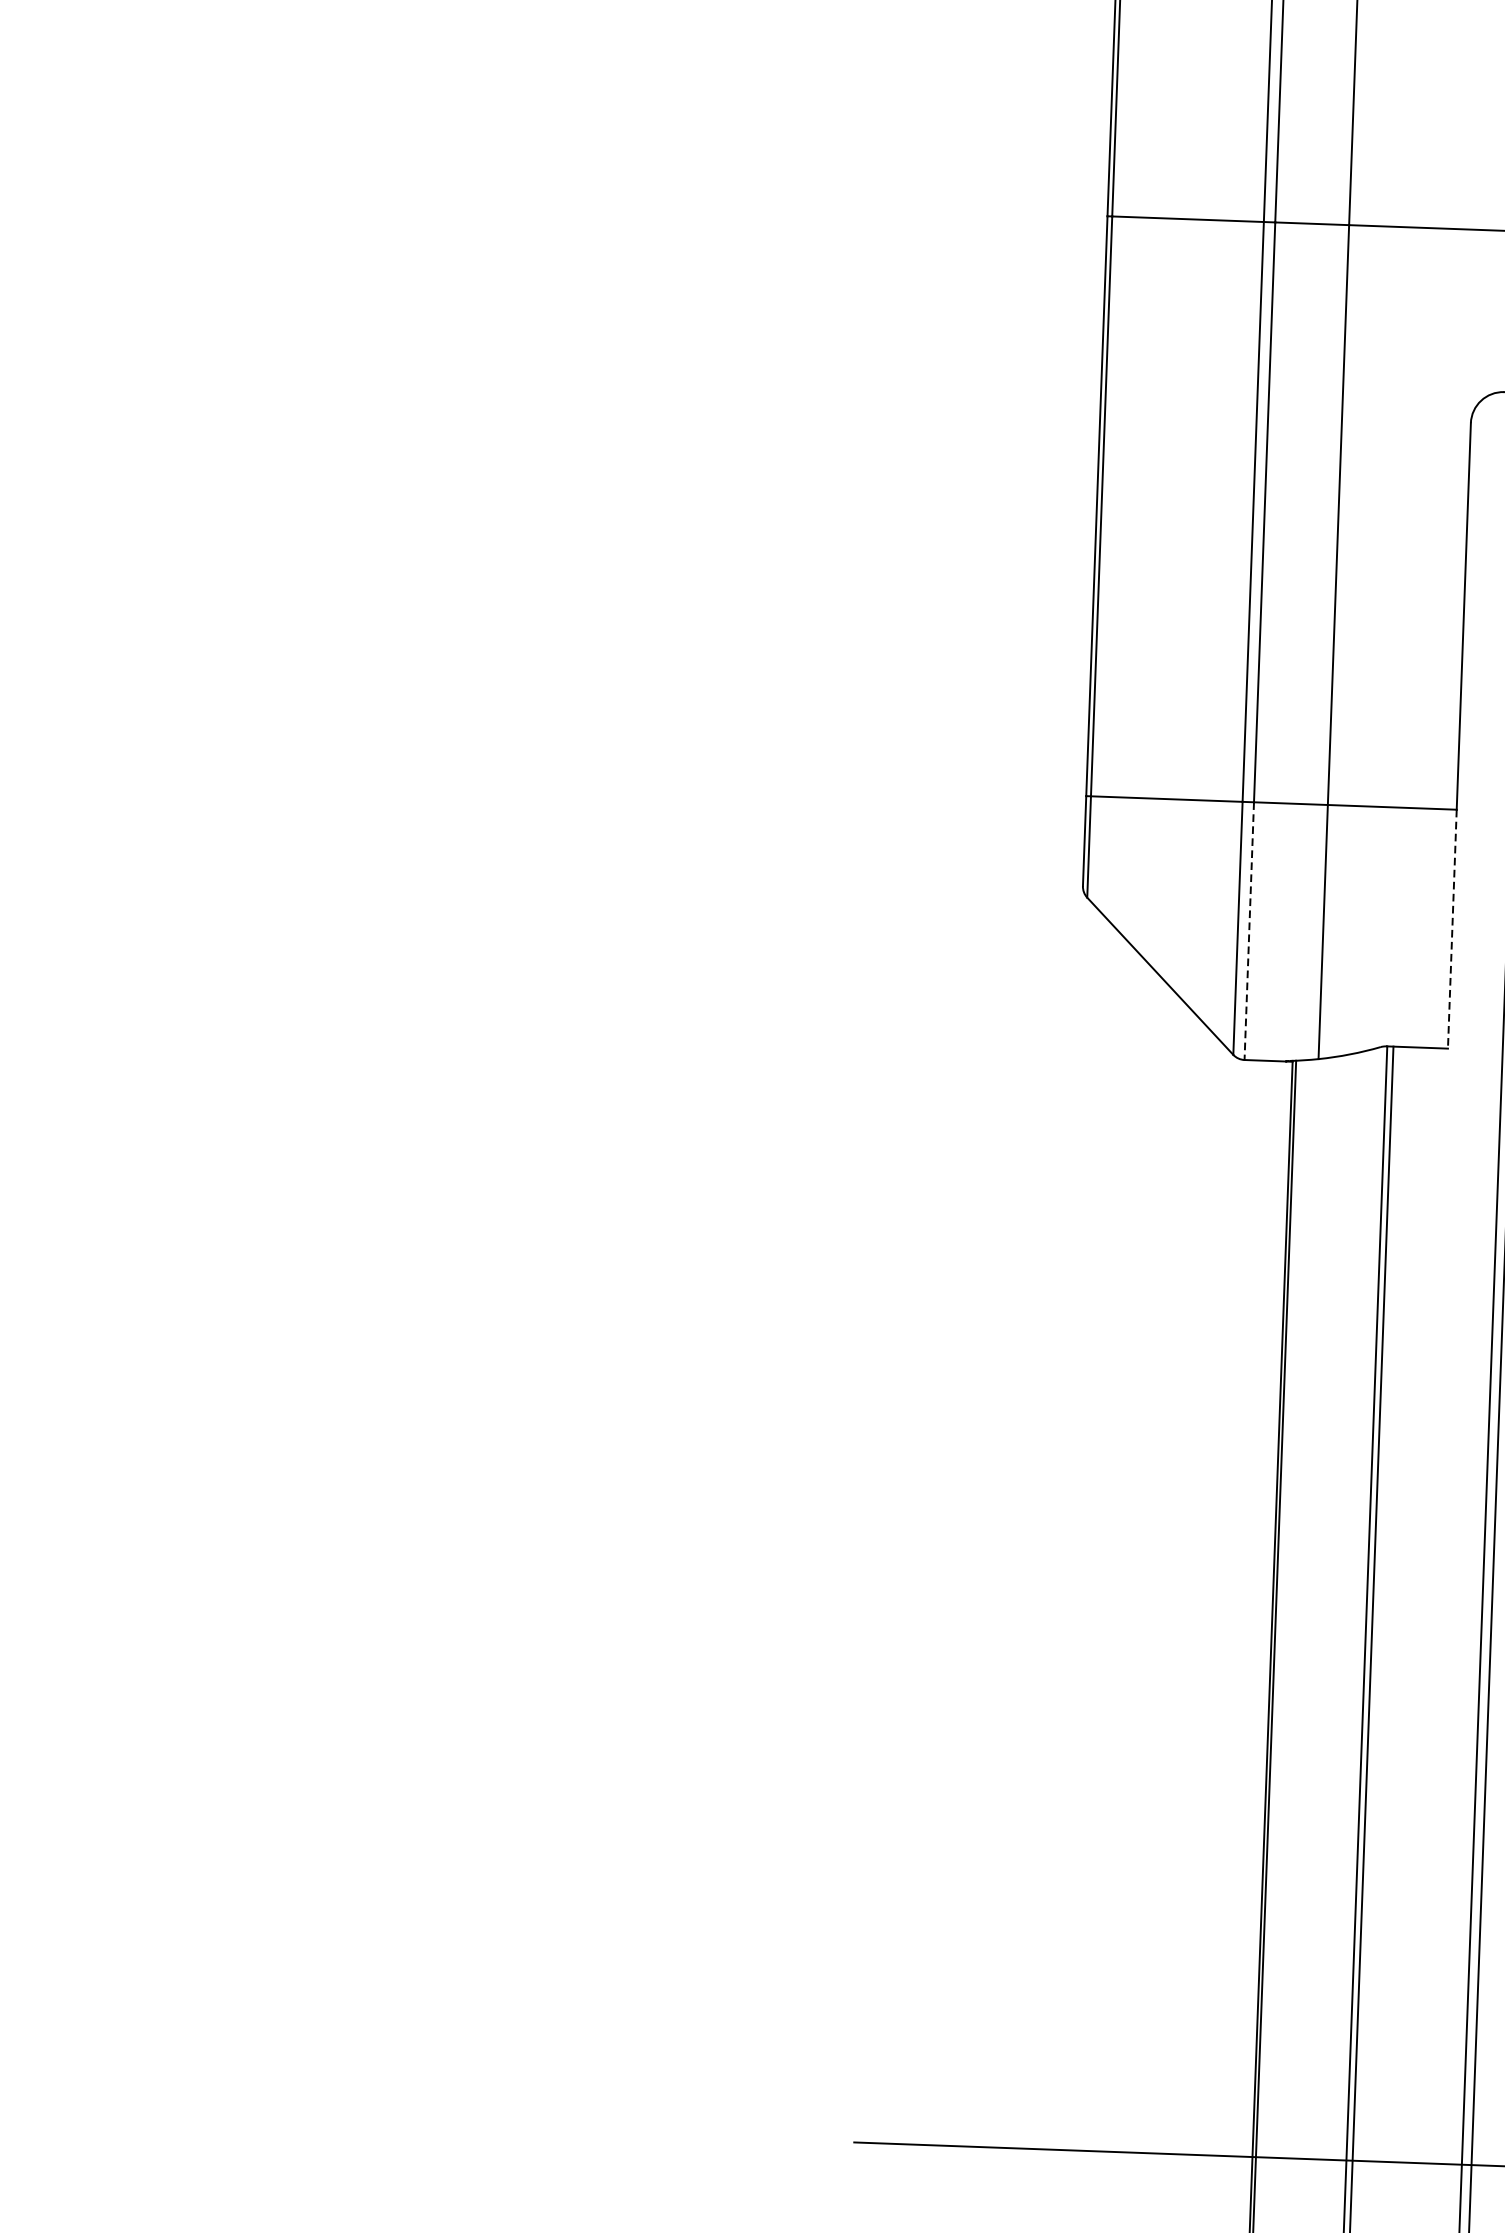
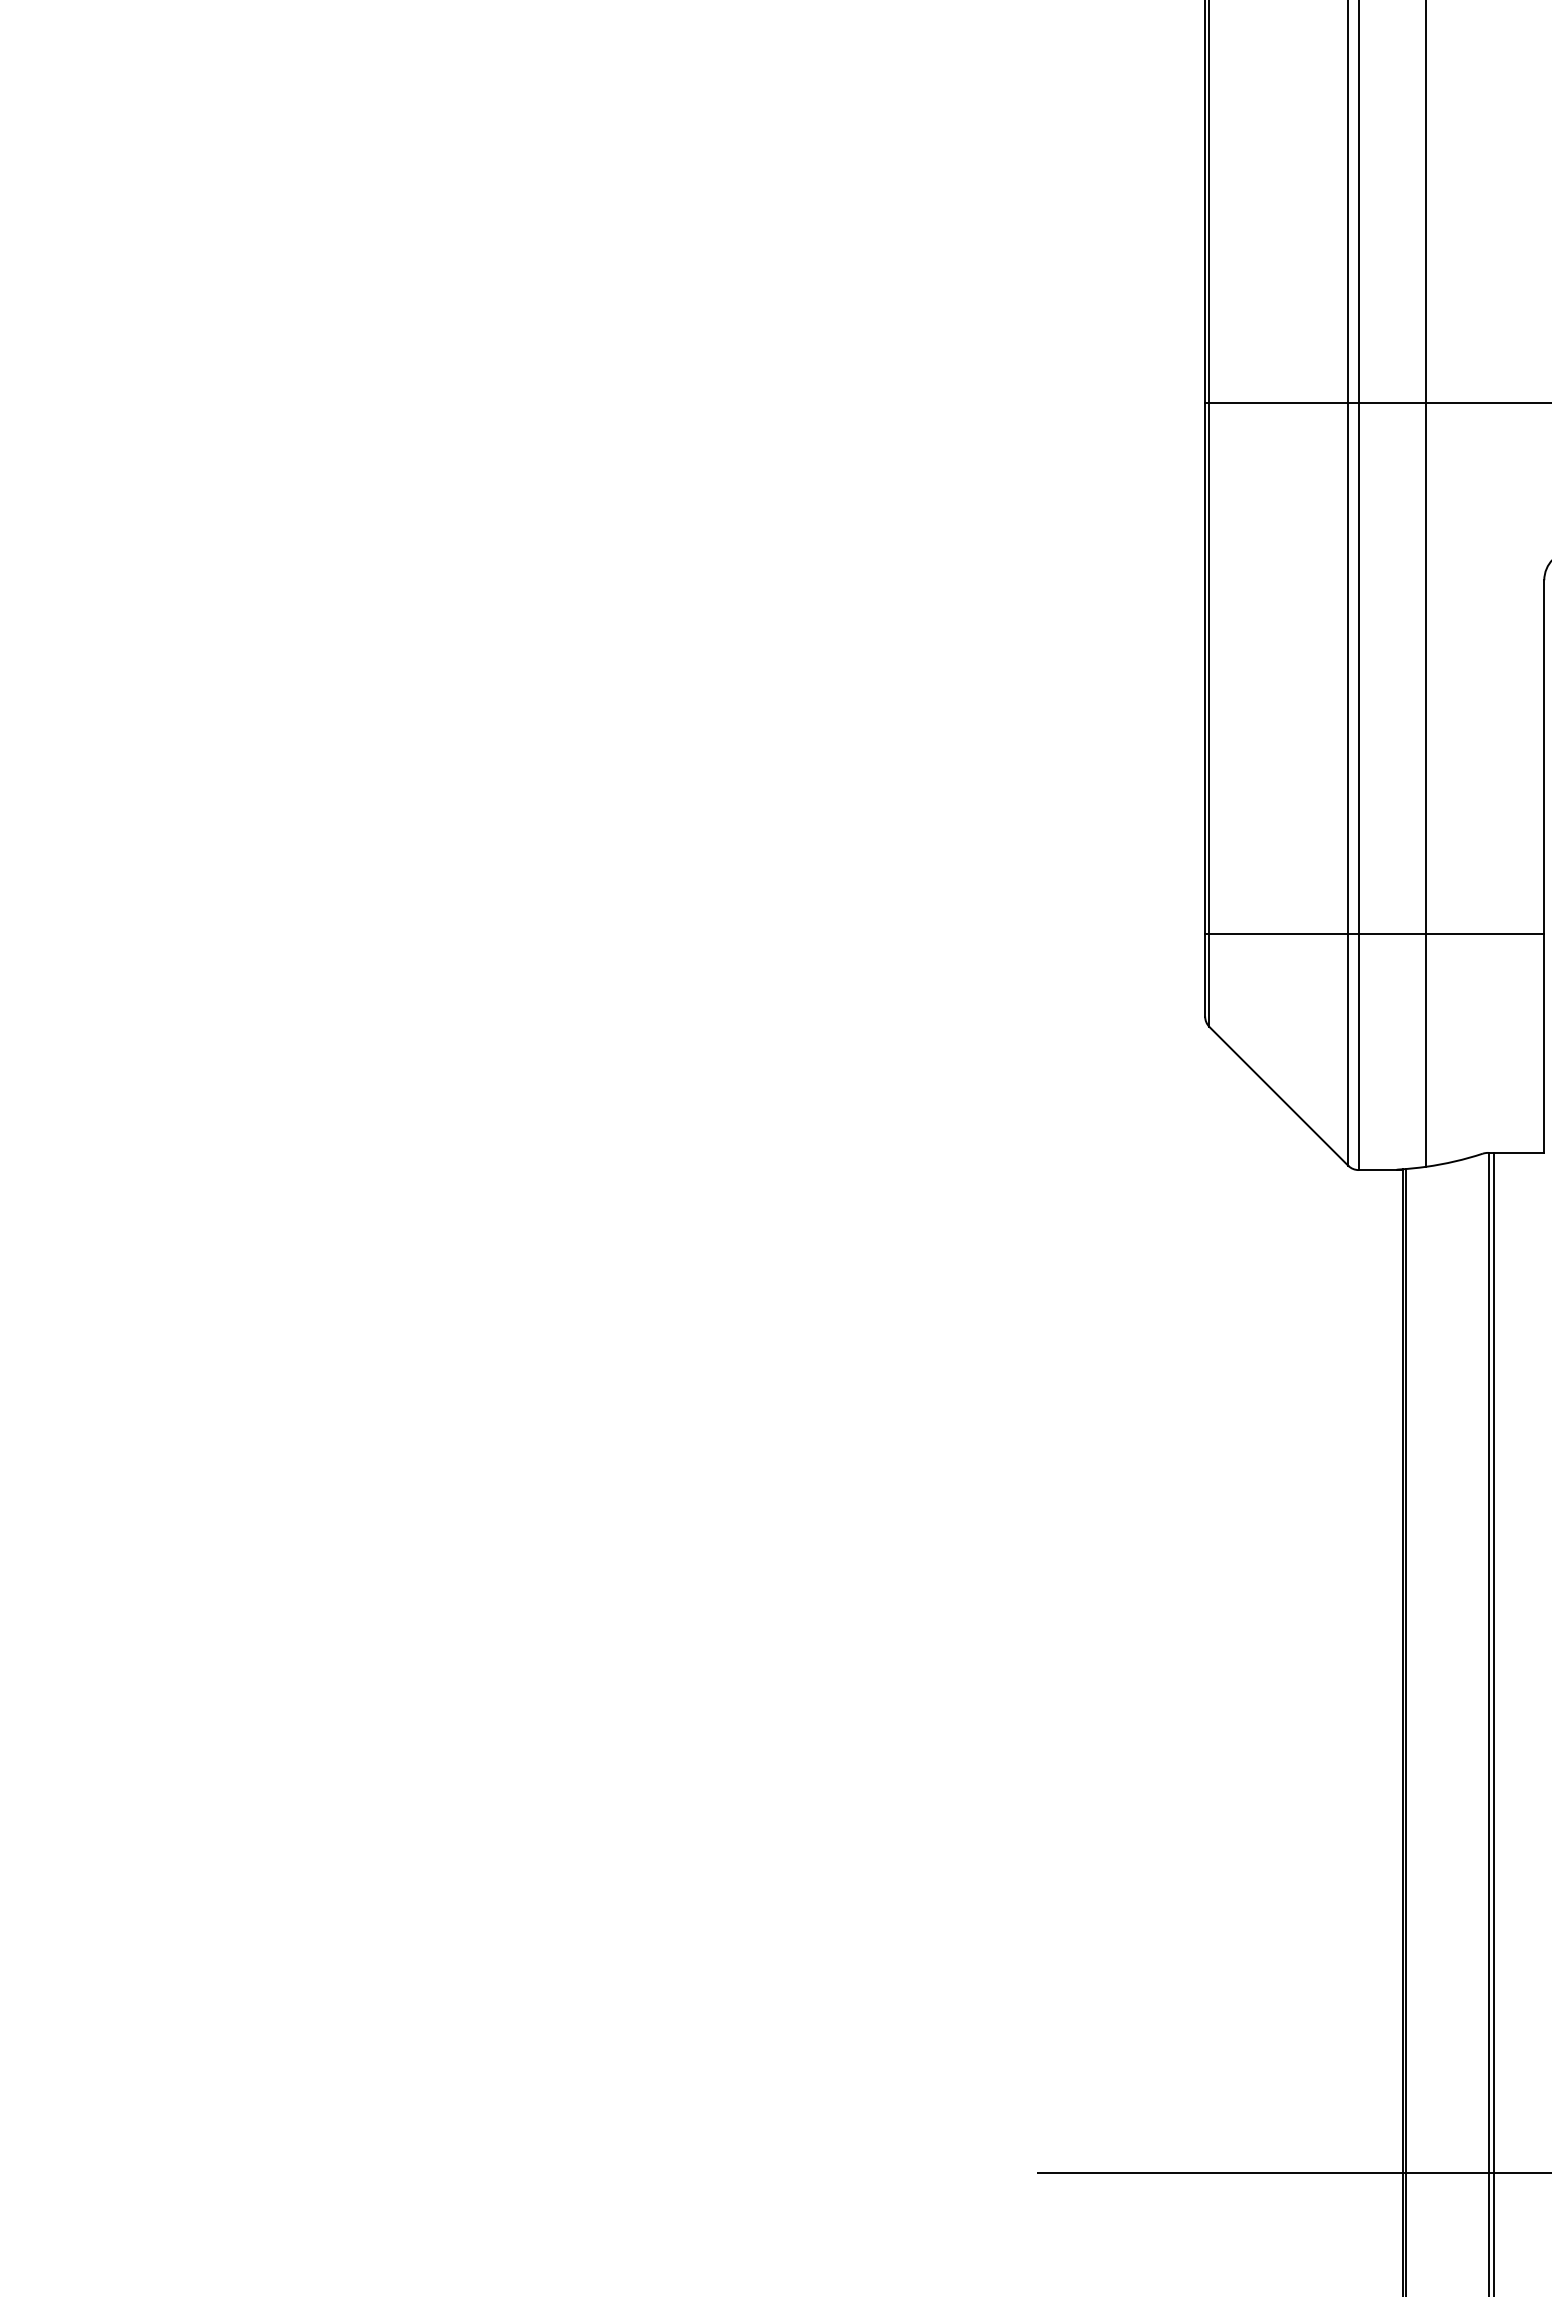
line: (1452, 930) -> (1544, 1044), dashed -> solid
line: (1249, 931) -> (1358, 1052), dashed -> solid

